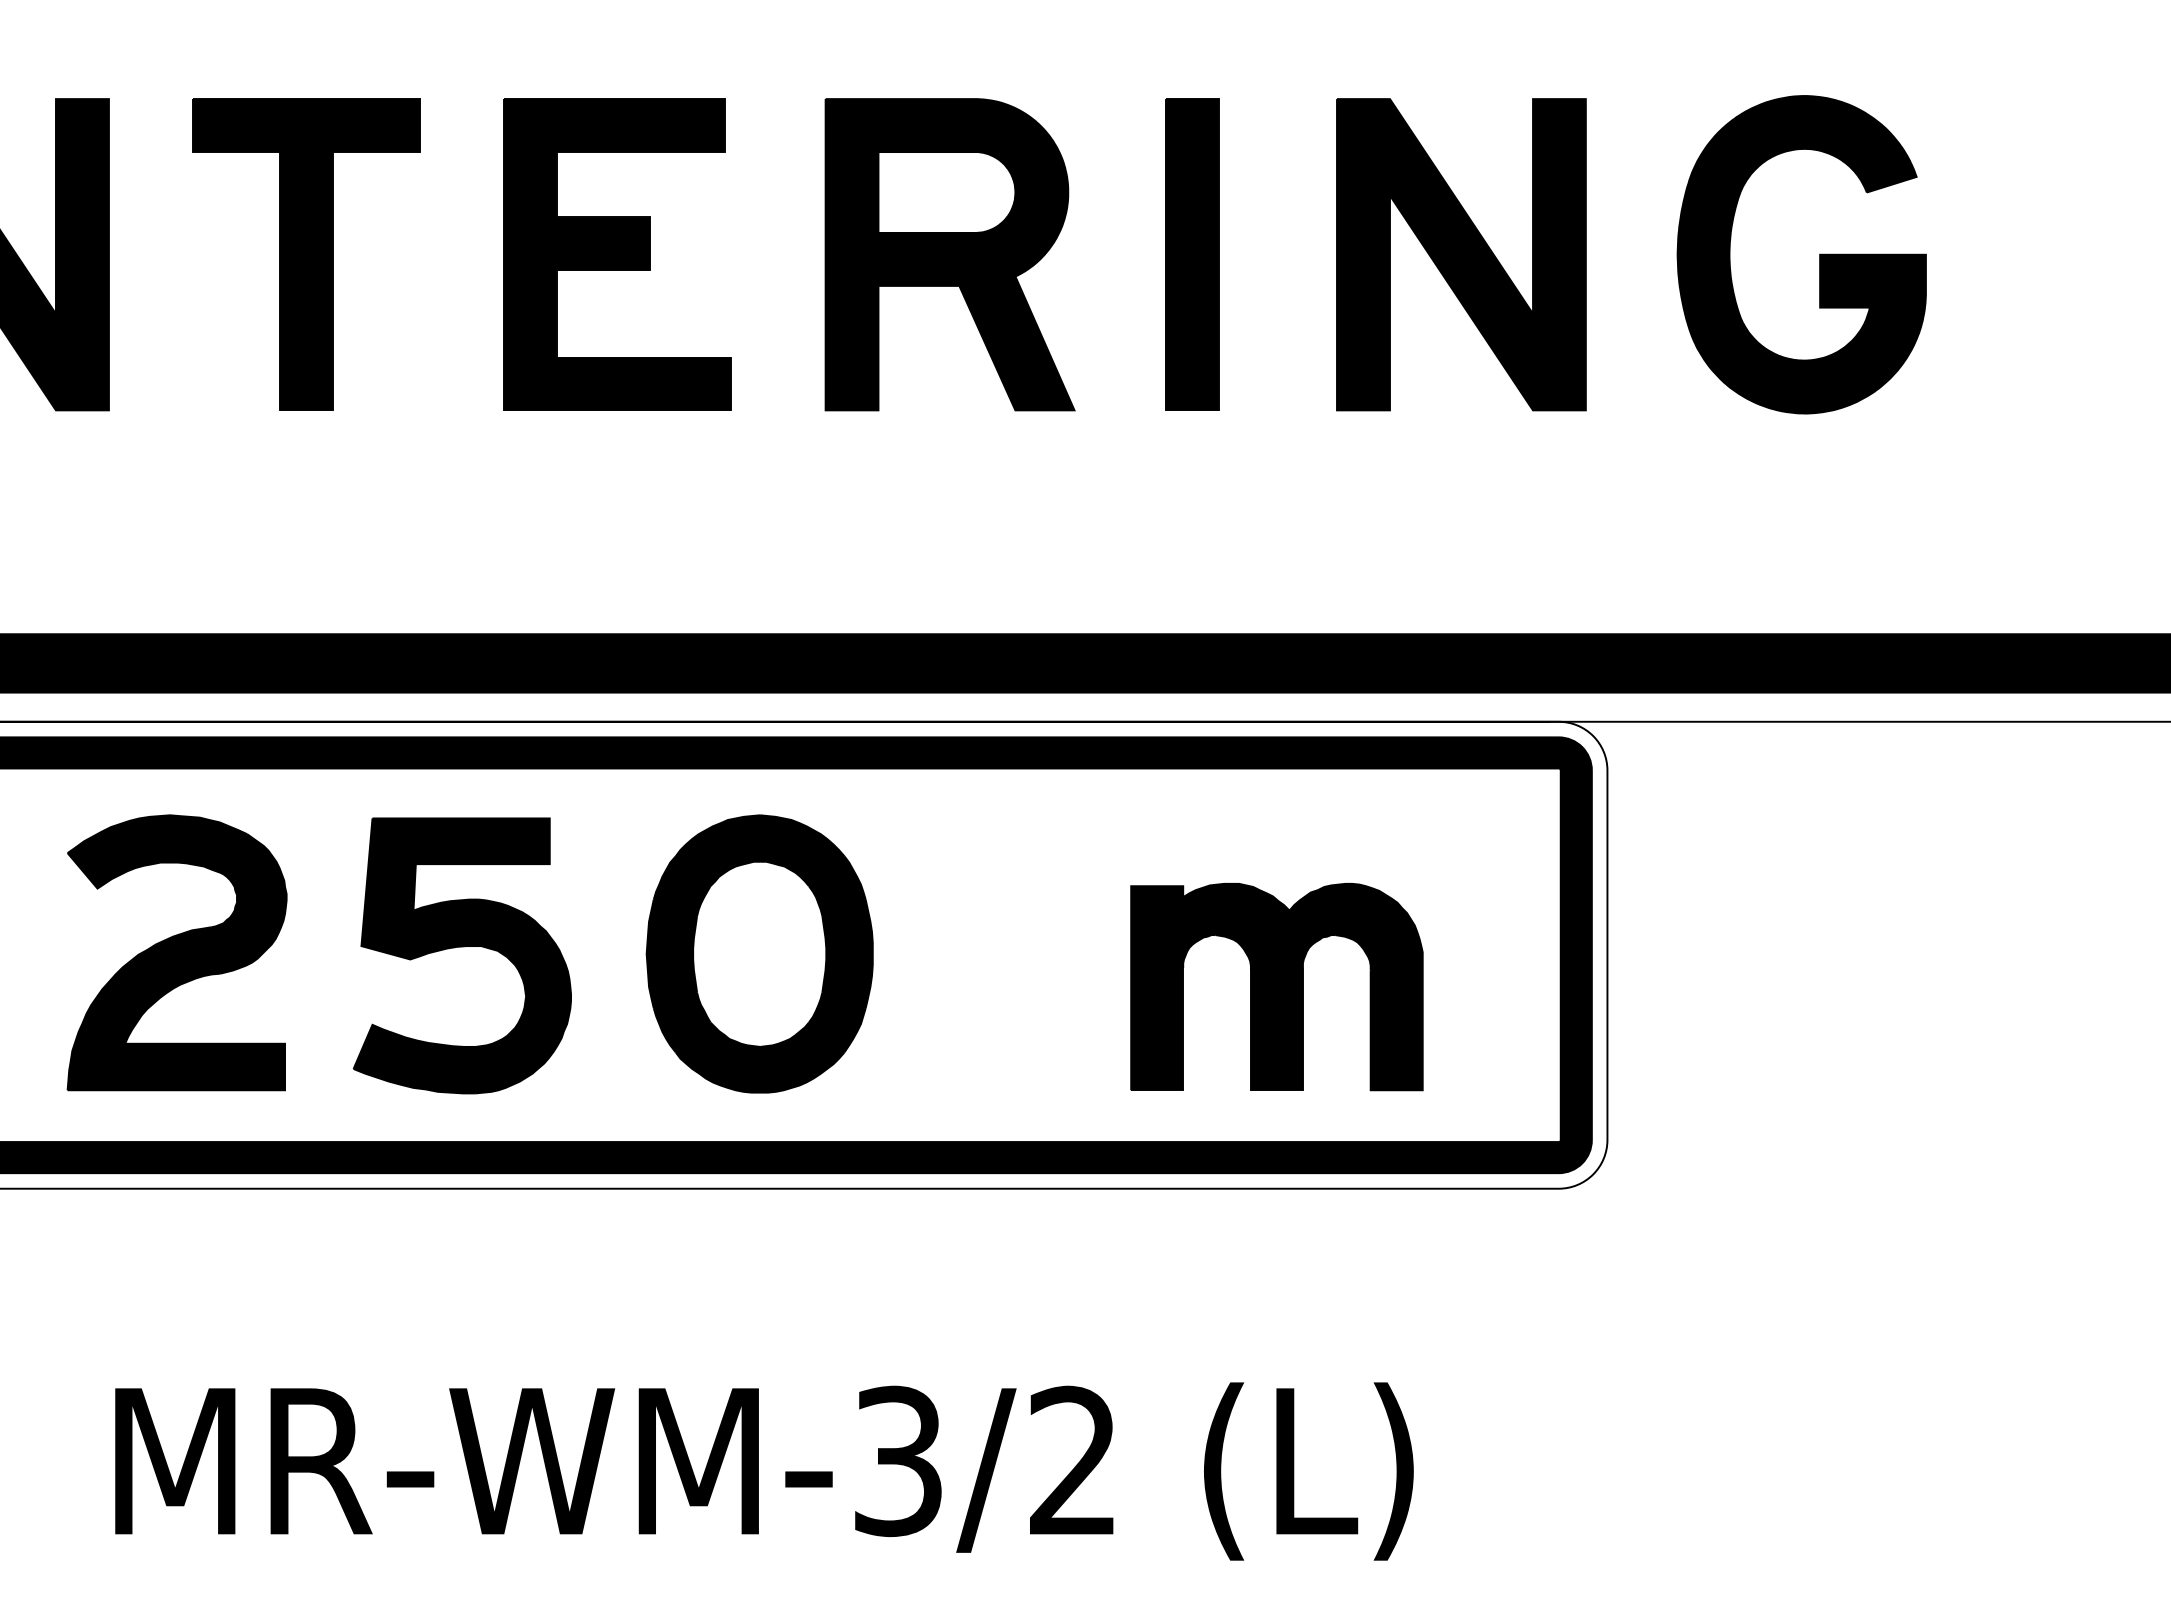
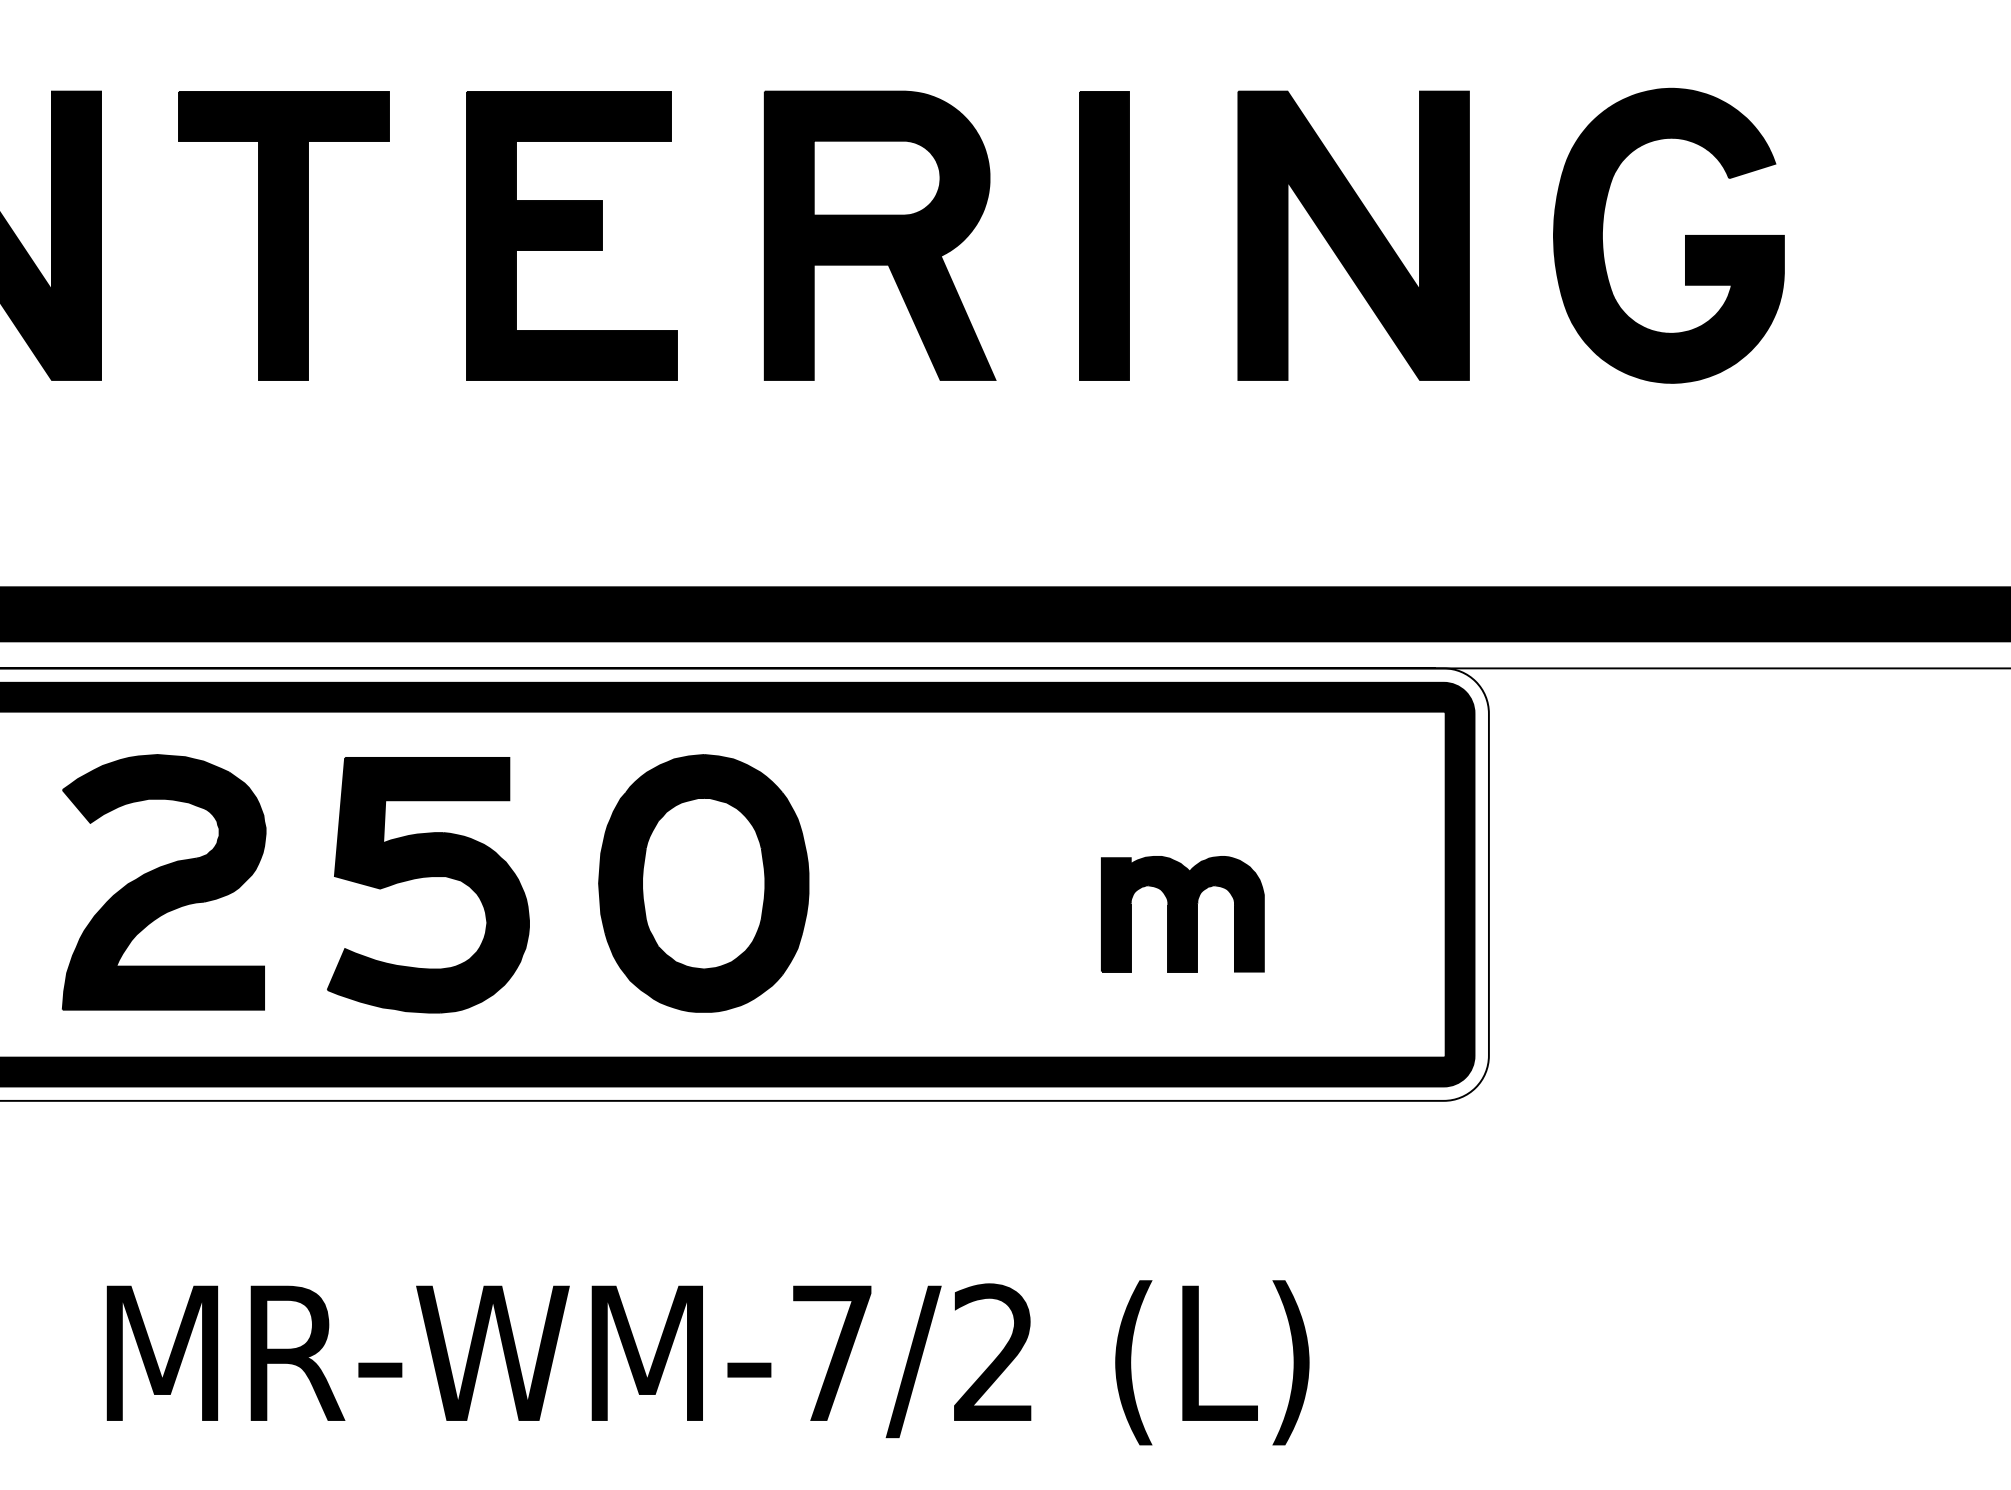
part: (1276, 987) -> (1182, 914), size x0.6
text: (898, 1461) -> (832, 1353), MR-WM-3/2 -> MR-WM-7/2

